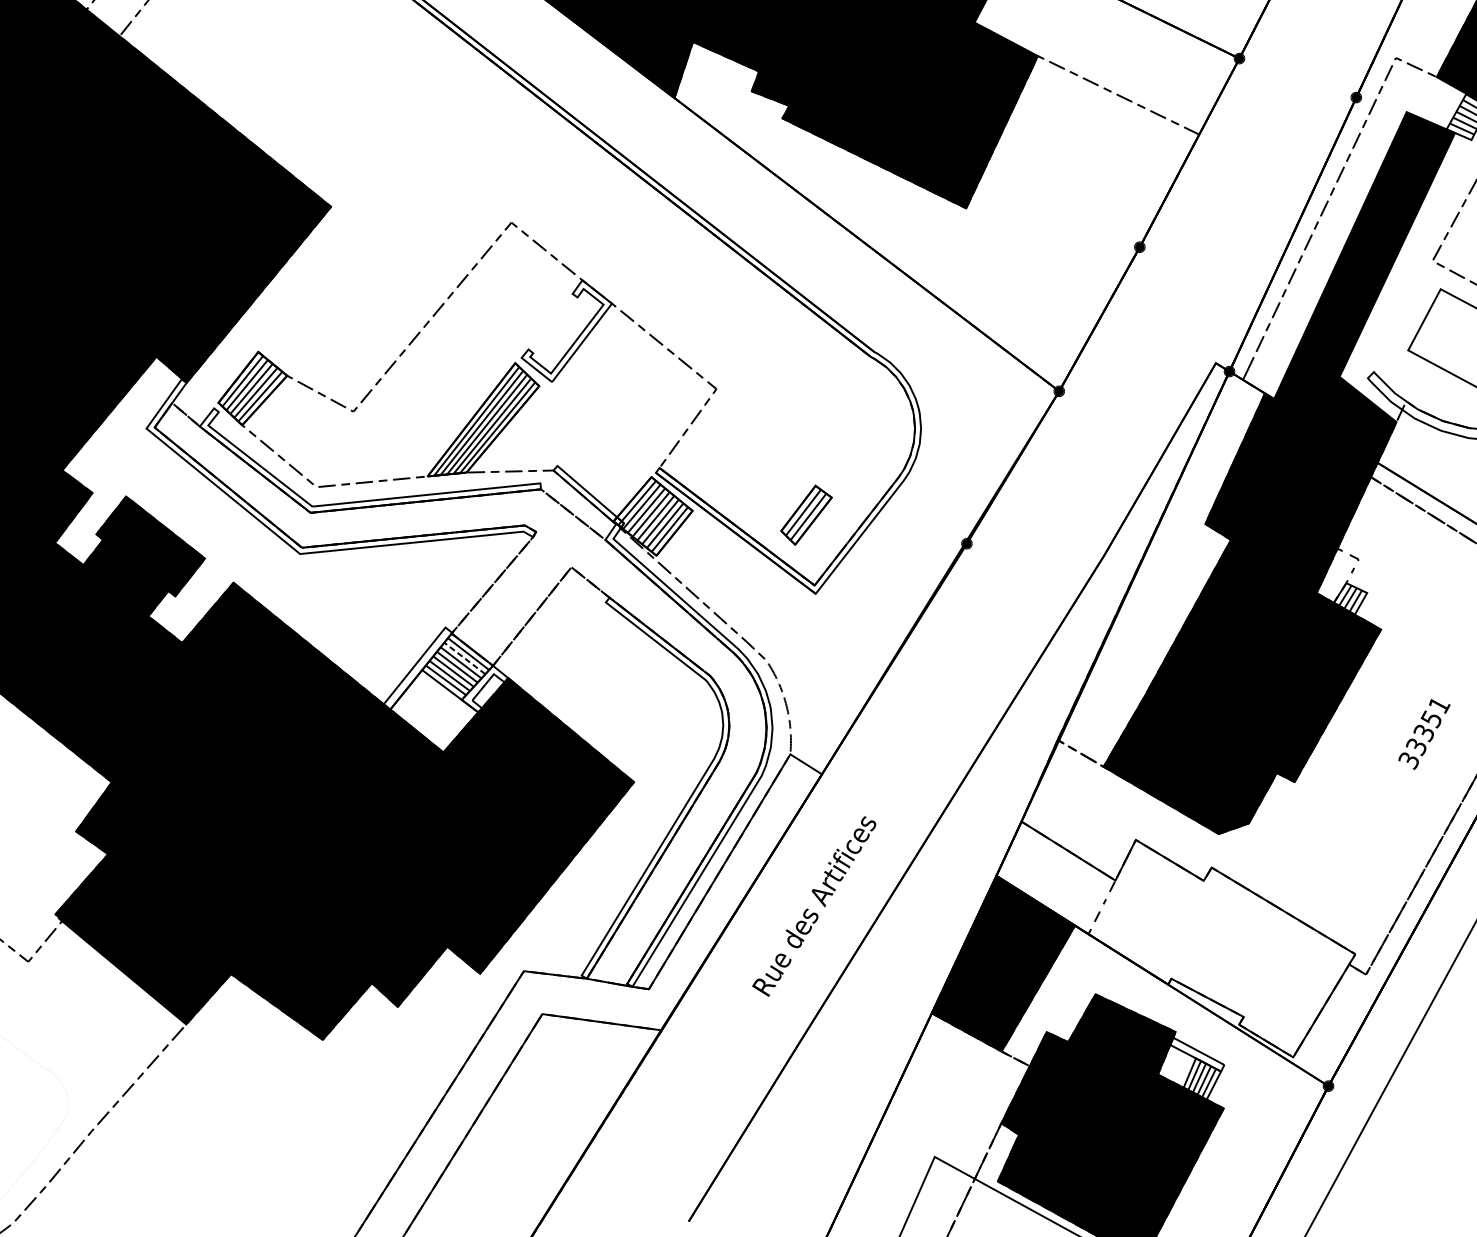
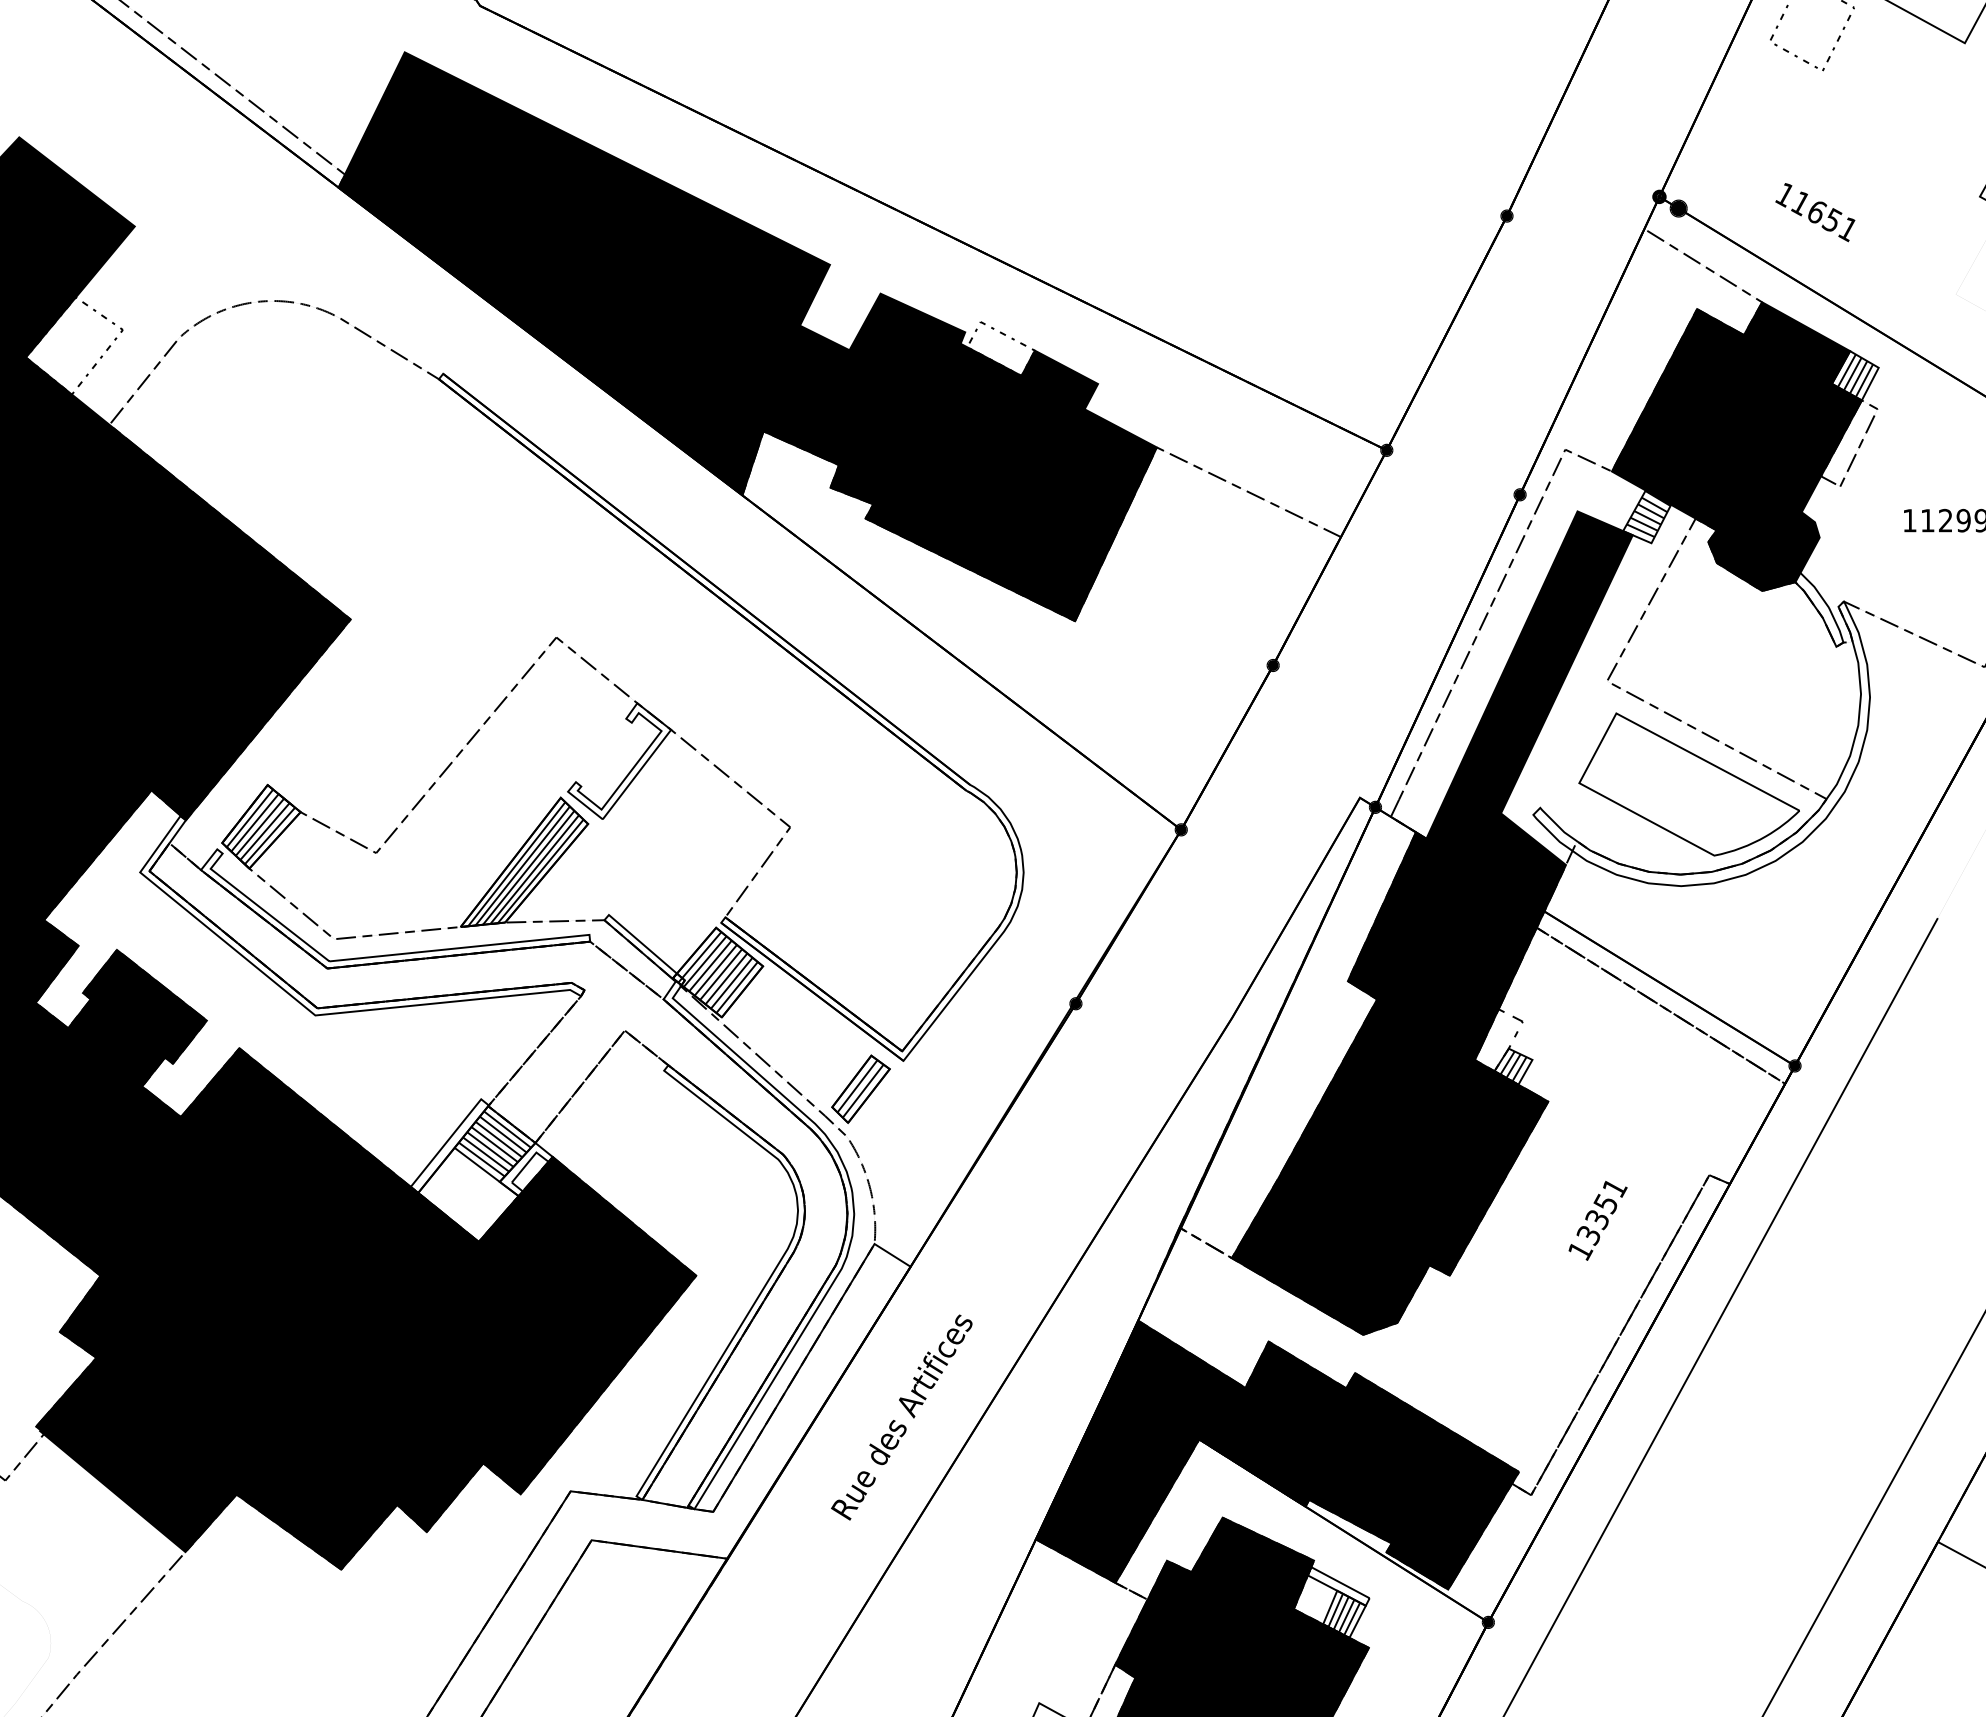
part: (806, 514) -> (860, 1088), moved
line: (465, 658) -> (503, 1134), dashed -> solid
text: (1409, 760) -> (1580, 1251), 33351 -> 13351
fill: (1176, 938) -> (1314, 1454), added

